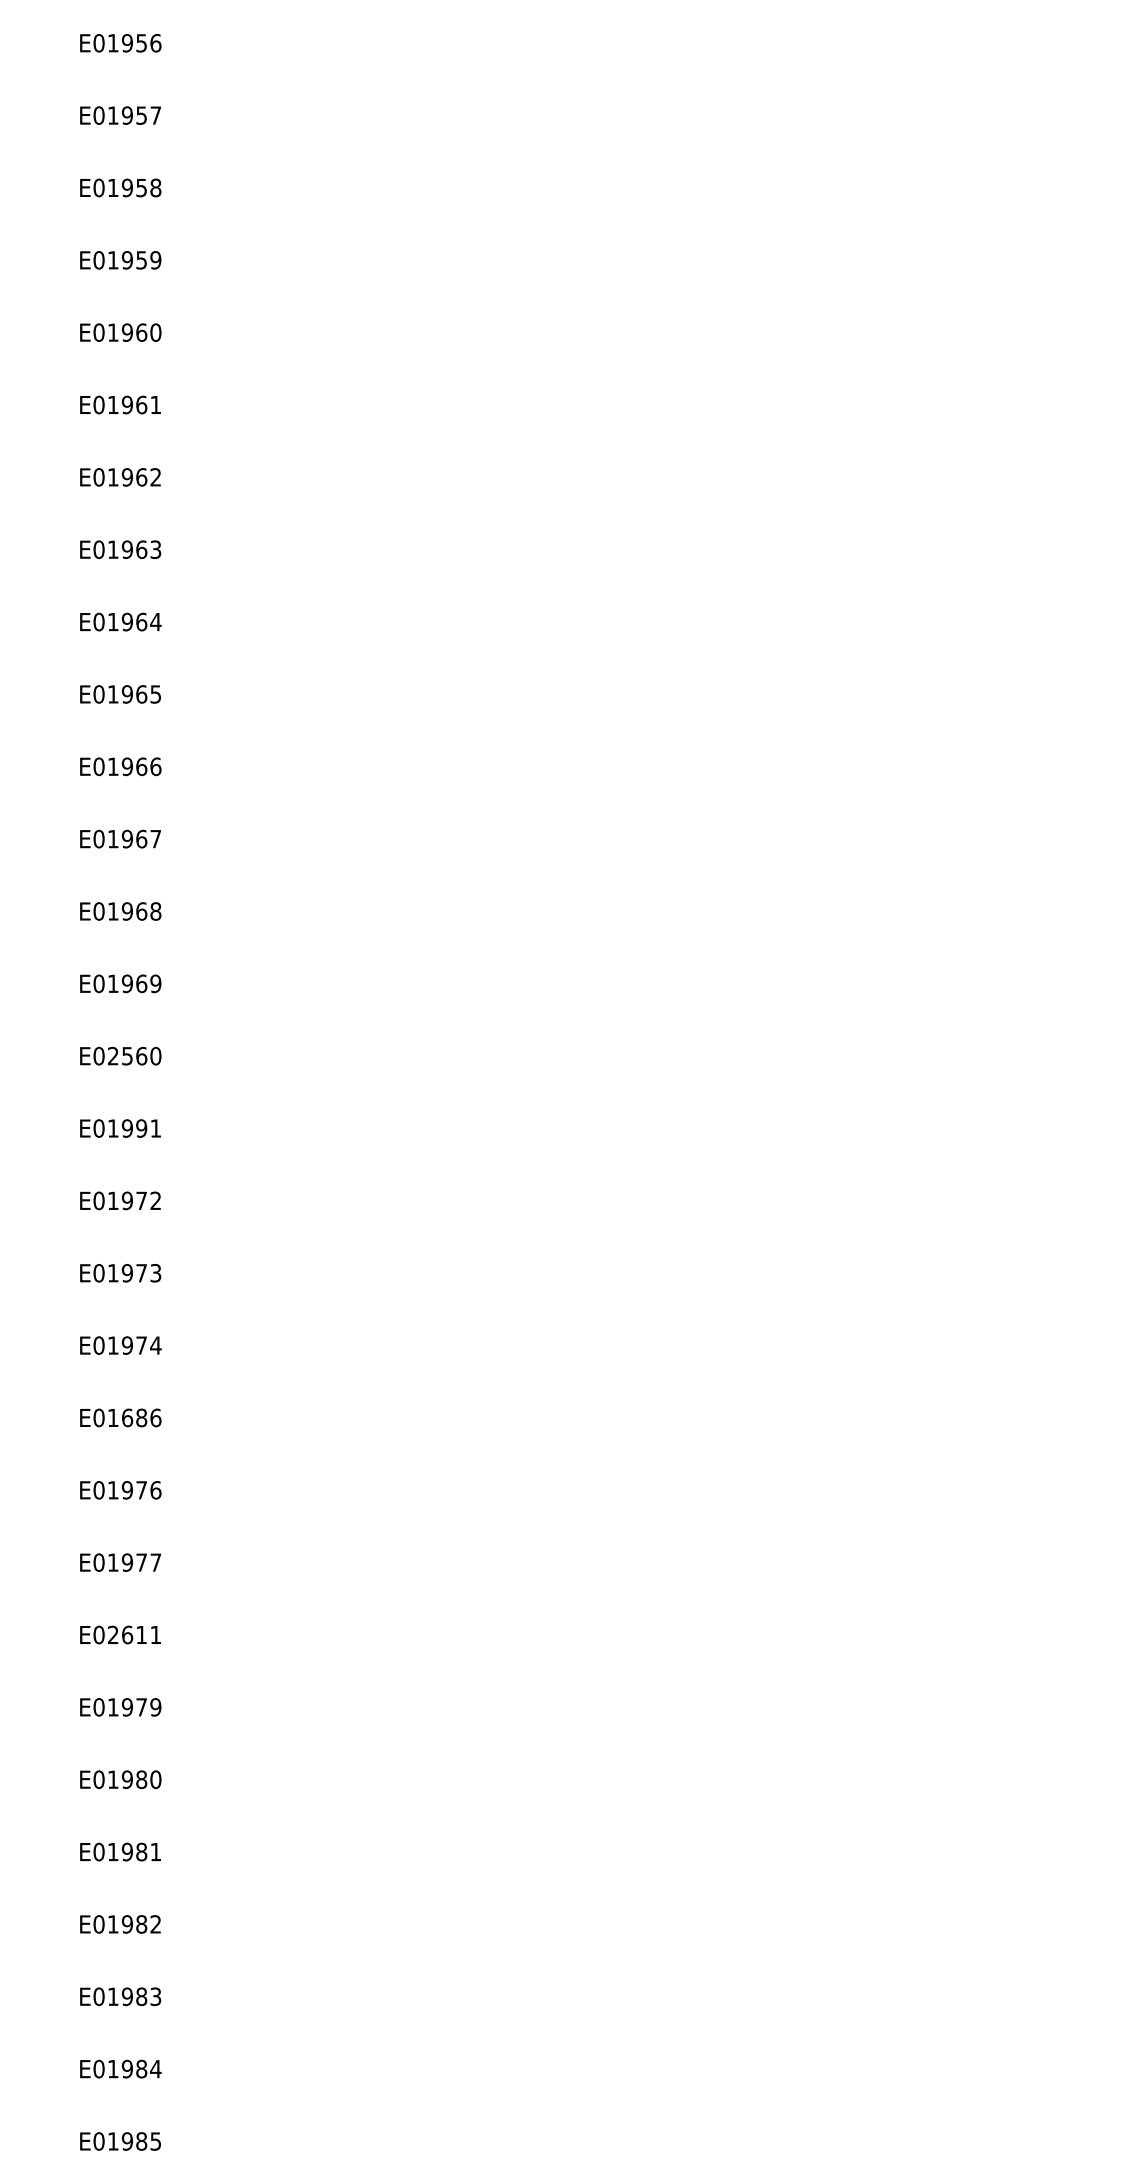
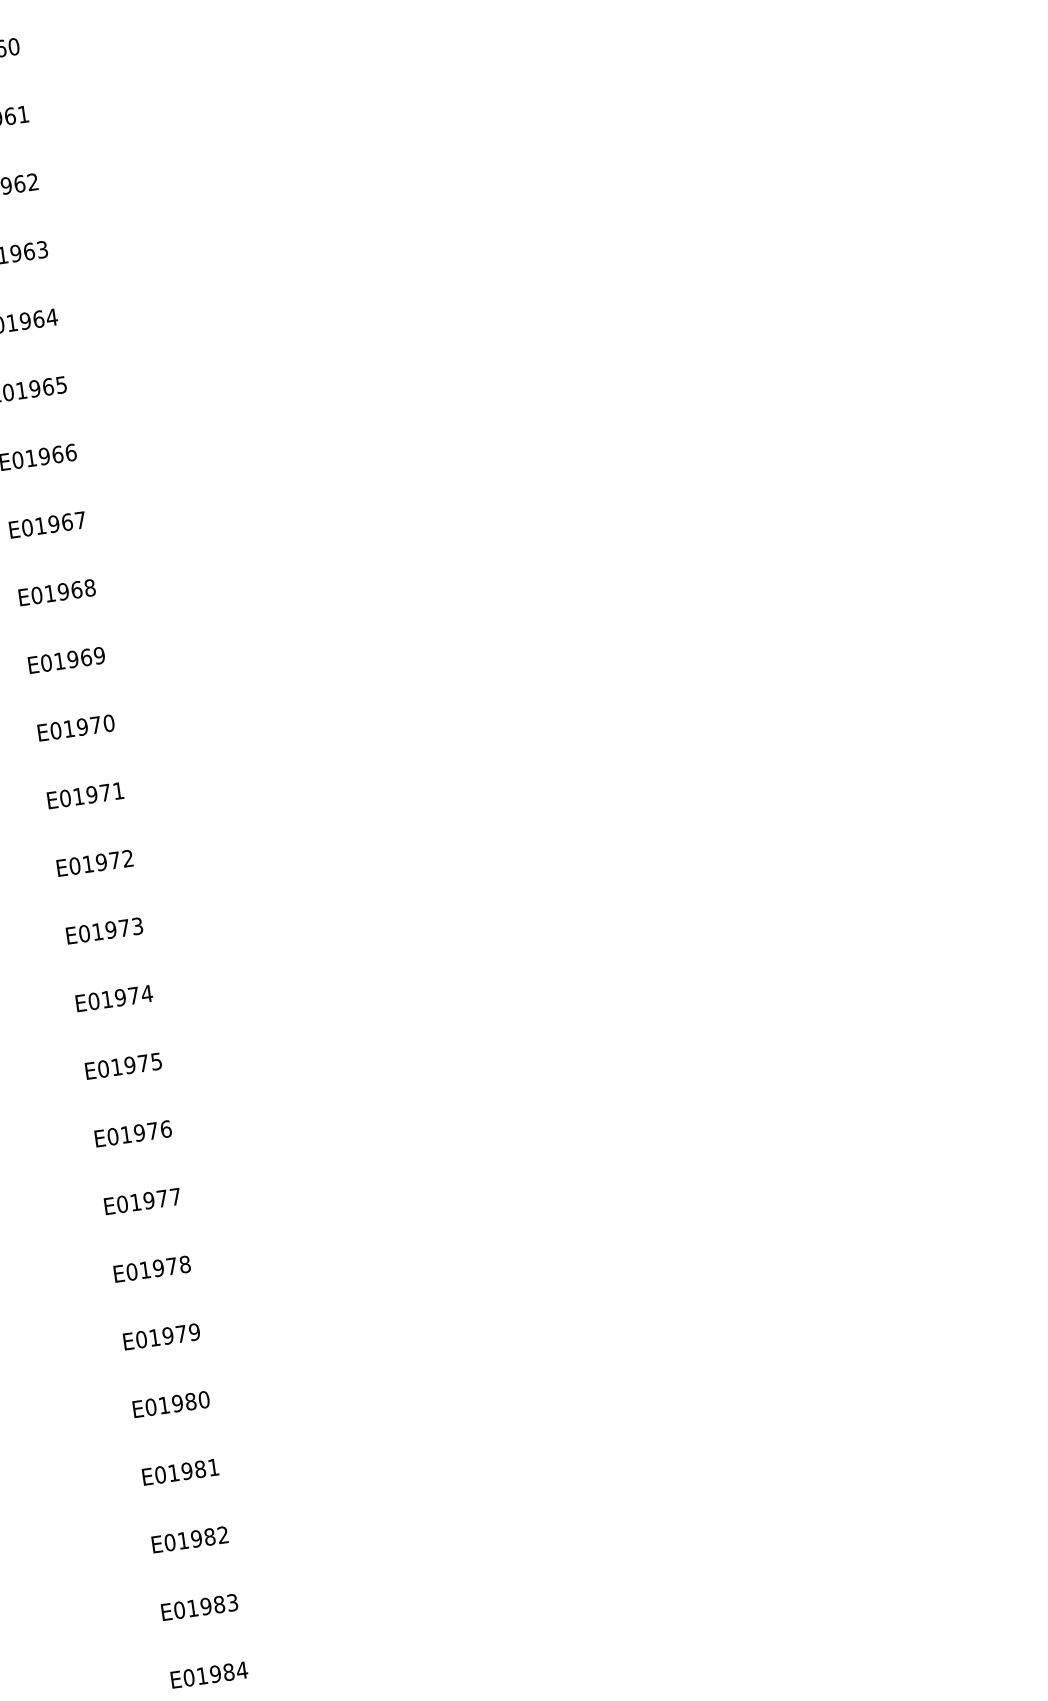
text: (127, 1055) -> (82, 726), E02560 -> E01970
text: (141, 1128) -> (105, 792), E01991 -> E01971
text: (141, 1417) -> (143, 1063), E01686 -> E01975
text: (134, 1634) -> (165, 1266), E02611 -> E01978

